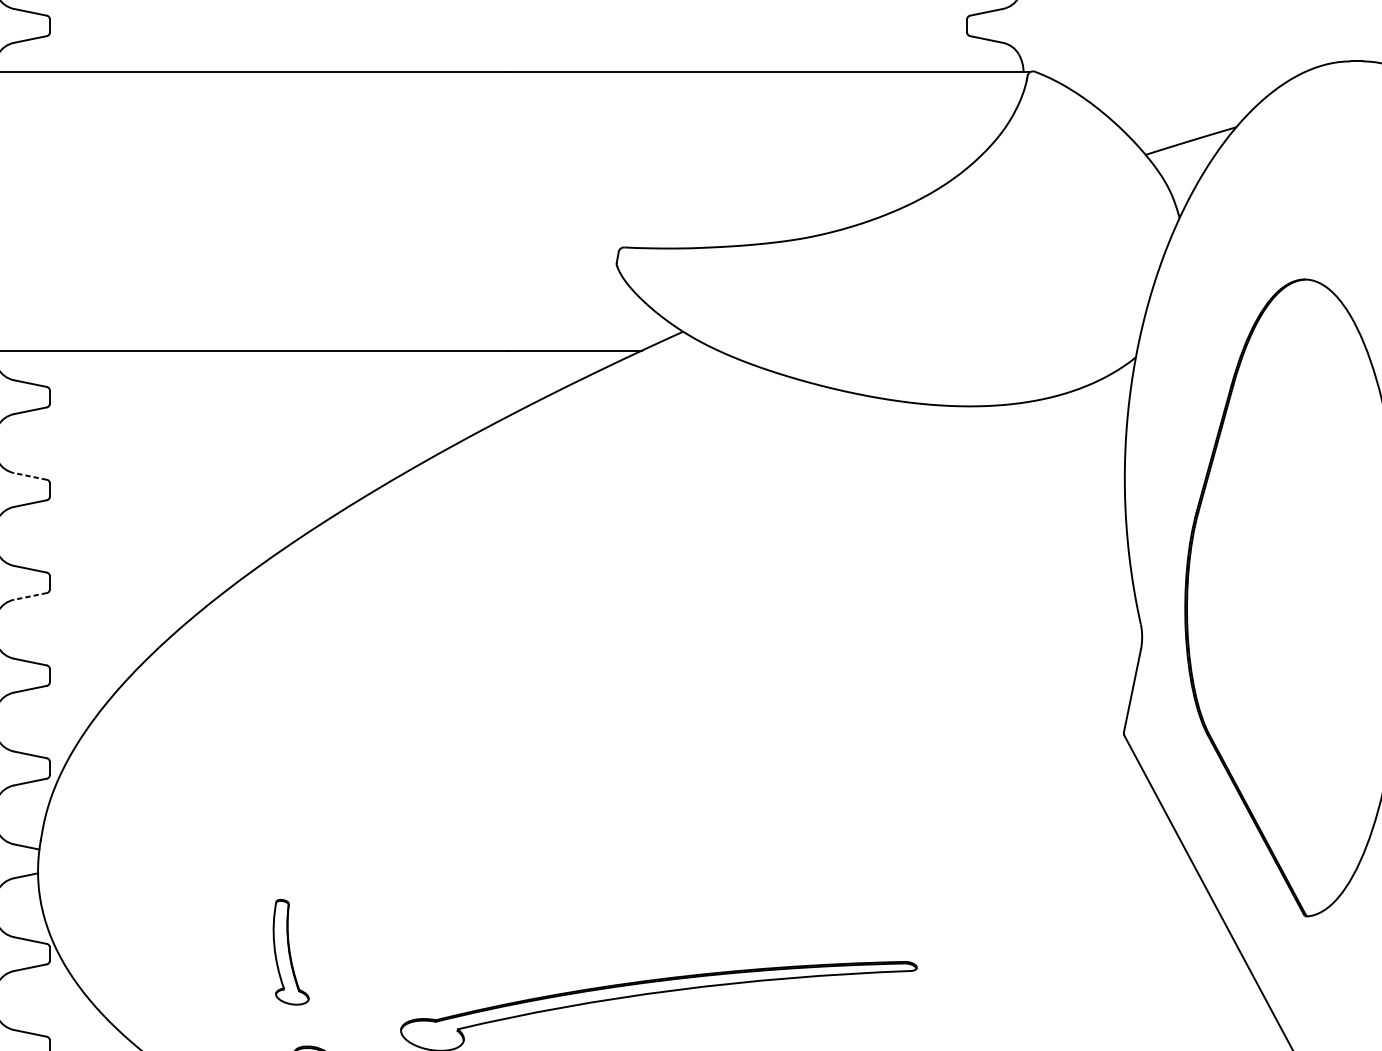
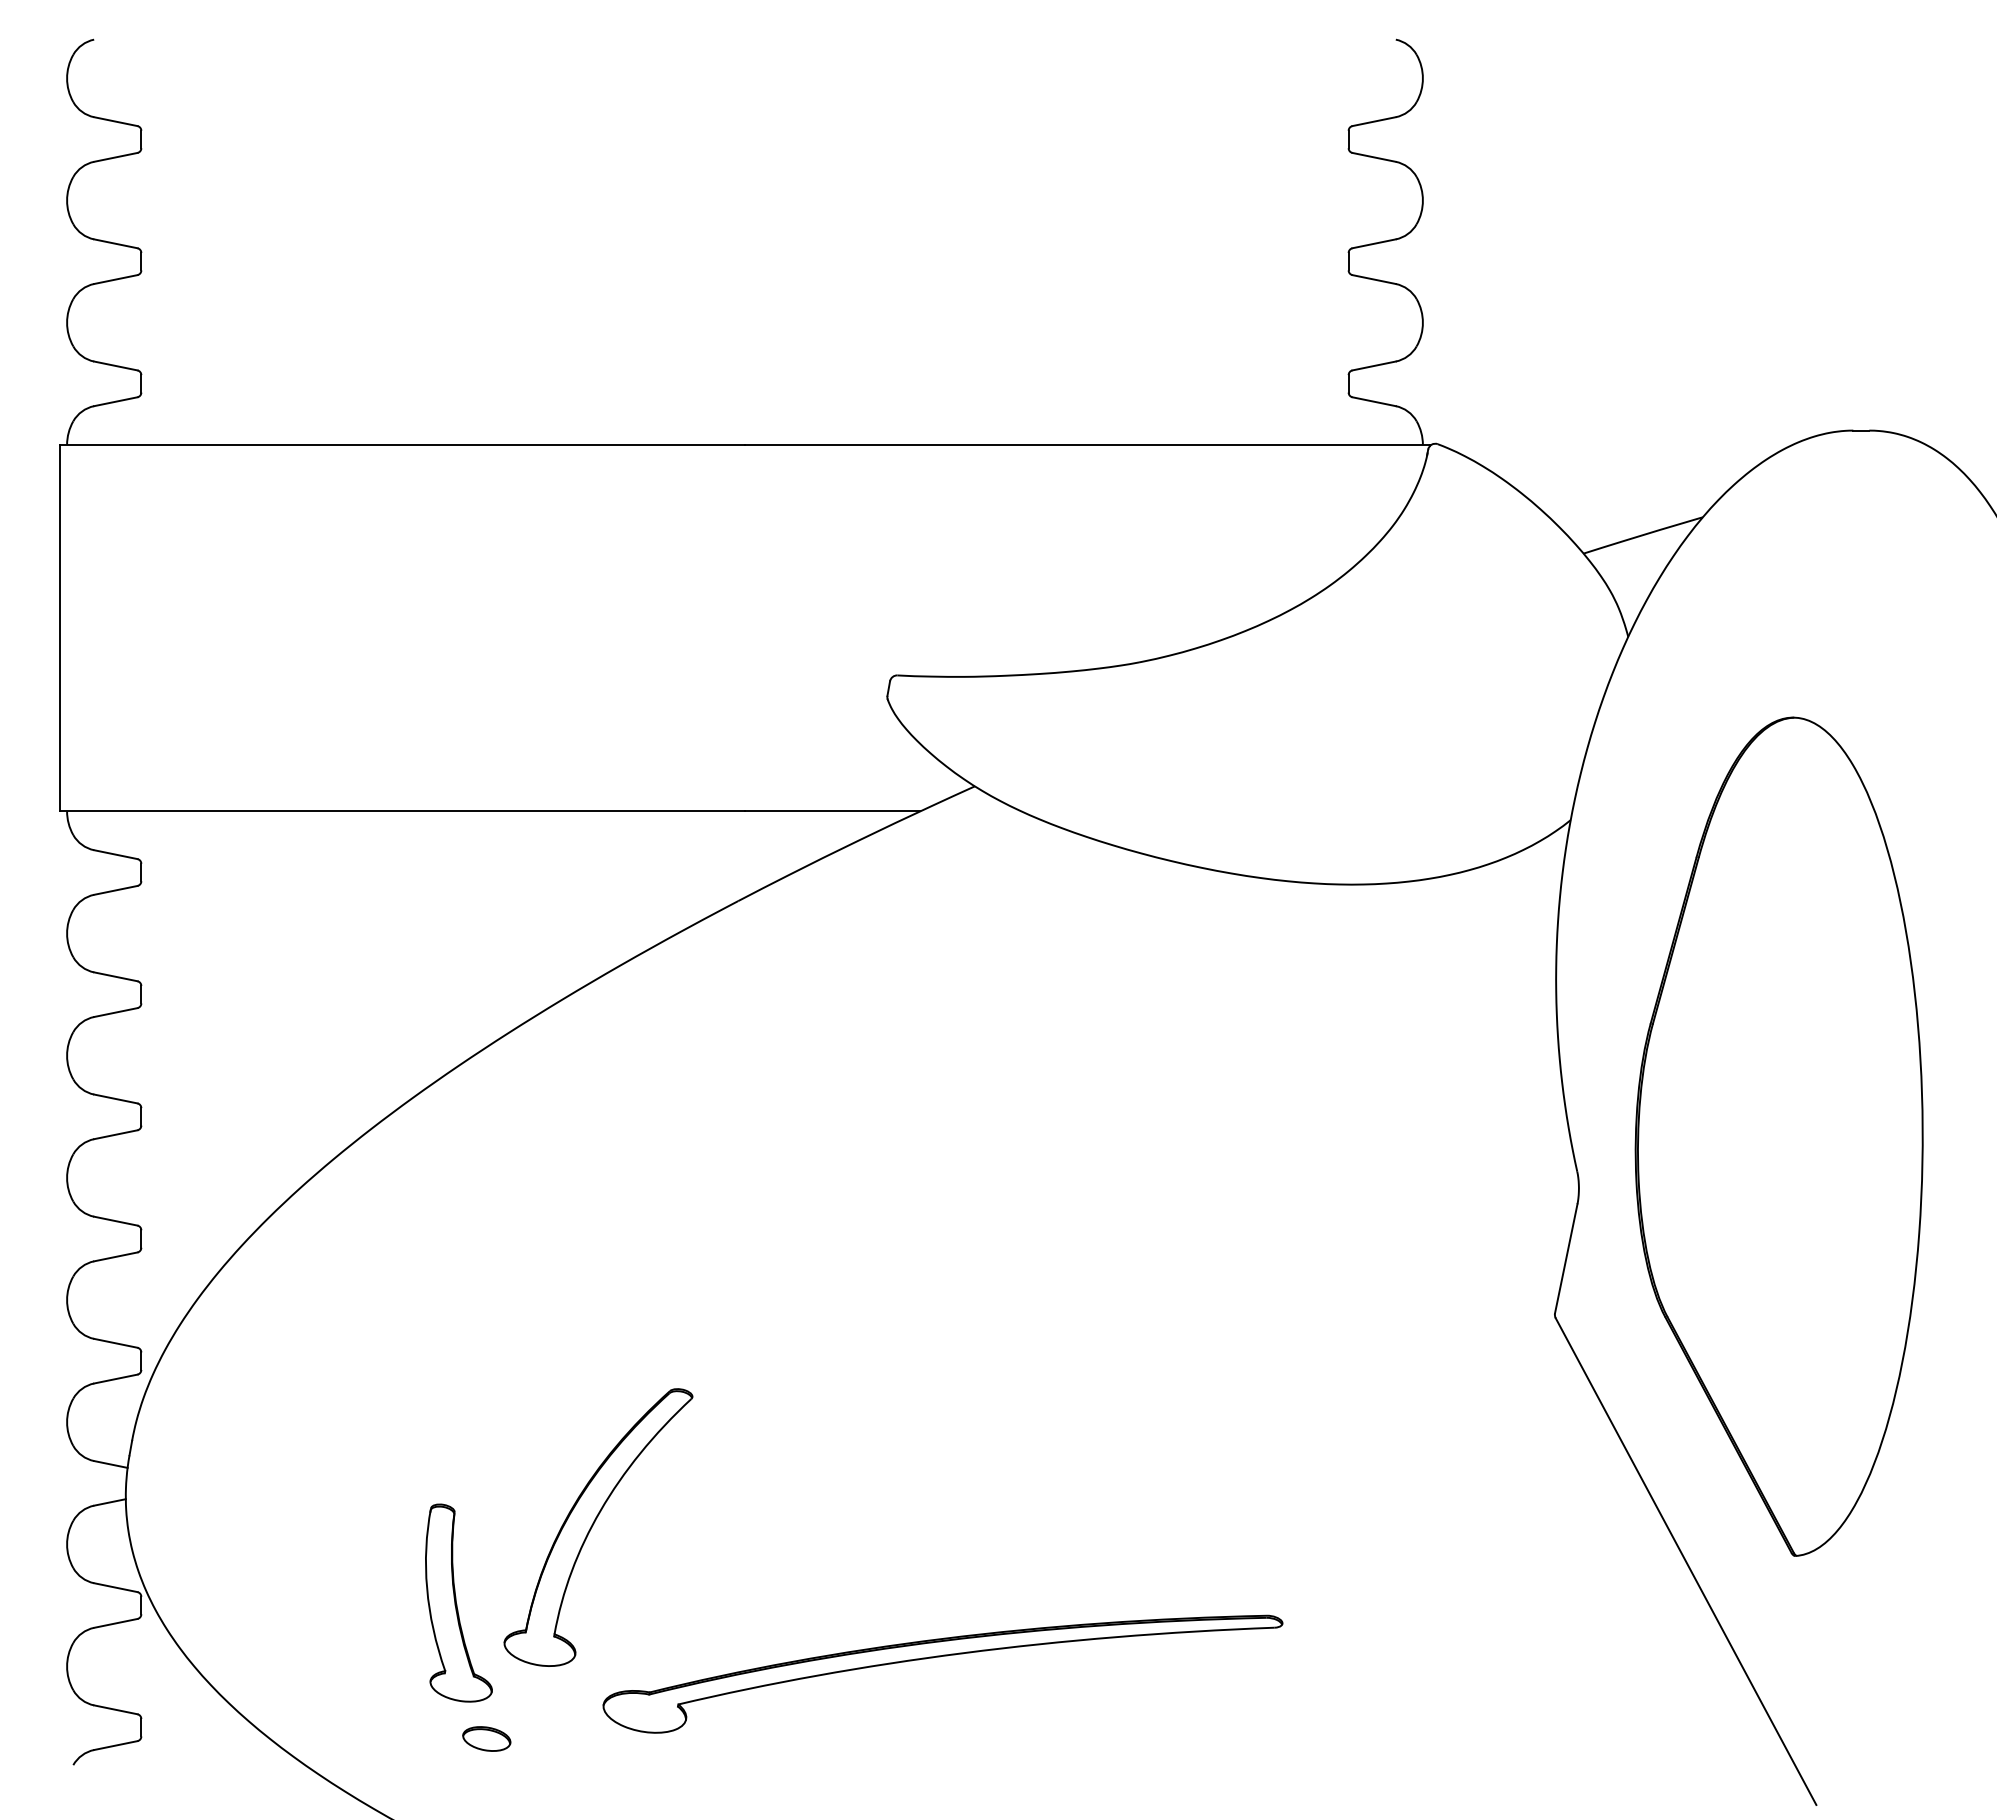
line: (30, 476) -> (115, 976), dashed -> solid
line: (30, 596) -> (115, 1134), dashed -> solid
part: (397, 894) -> (598, 1527), added
part: (290, 951) -> (458, 1602), size x1.43

